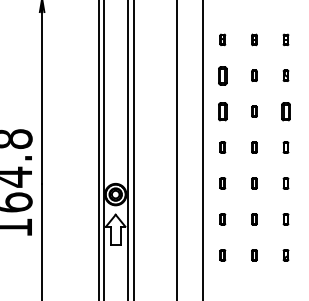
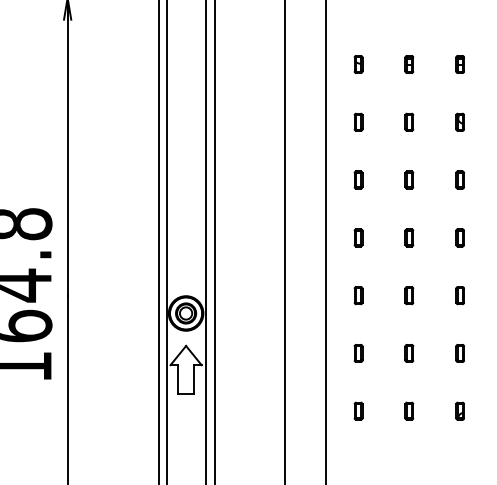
part: (222, 75) -> (357, 121), size x0.62
part: (222, 111) -> (357, 179), size x0.62
part: (285, 111) -> (459, 179), size x0.62

